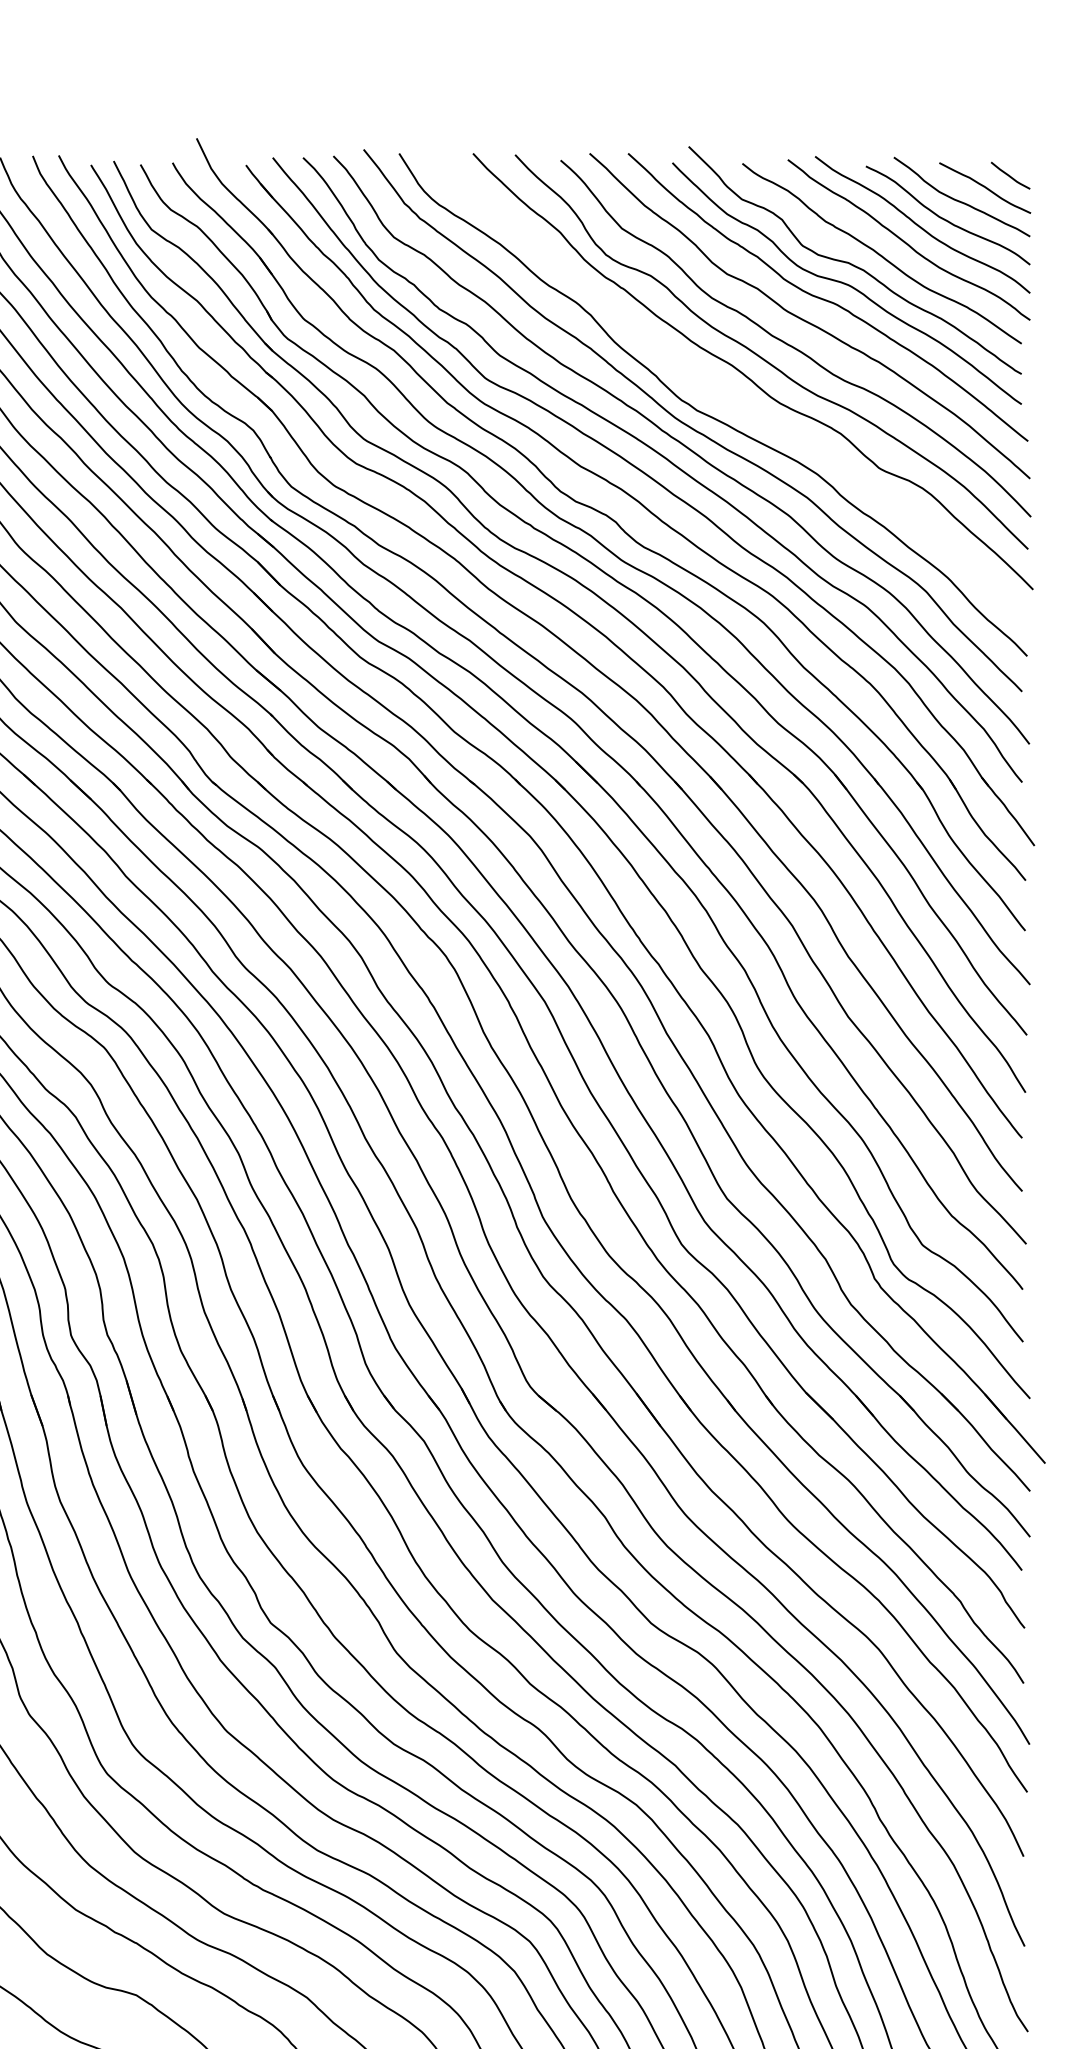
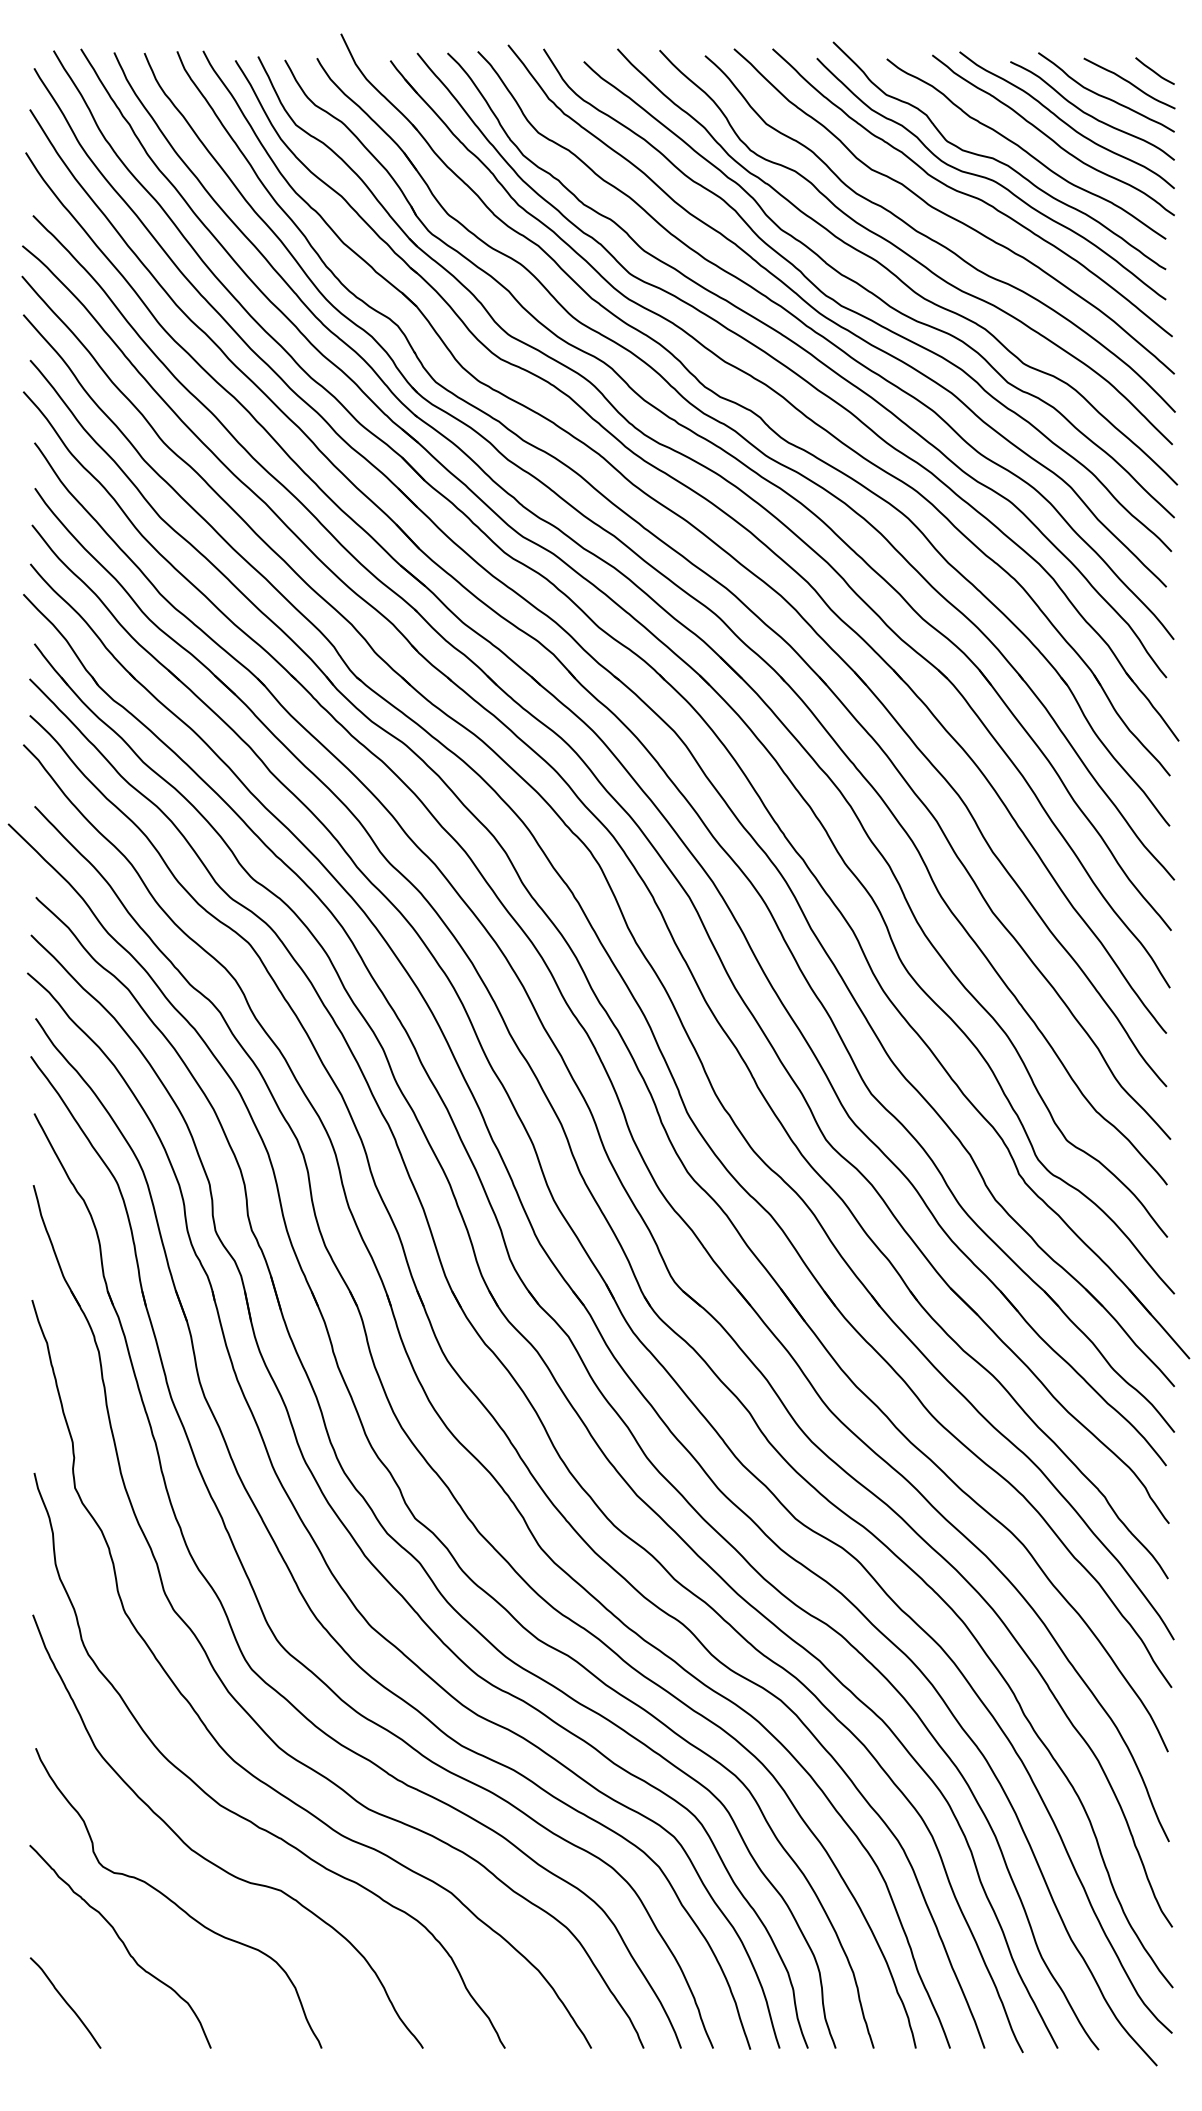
curve: (730, 398) -> (874, 293), added

